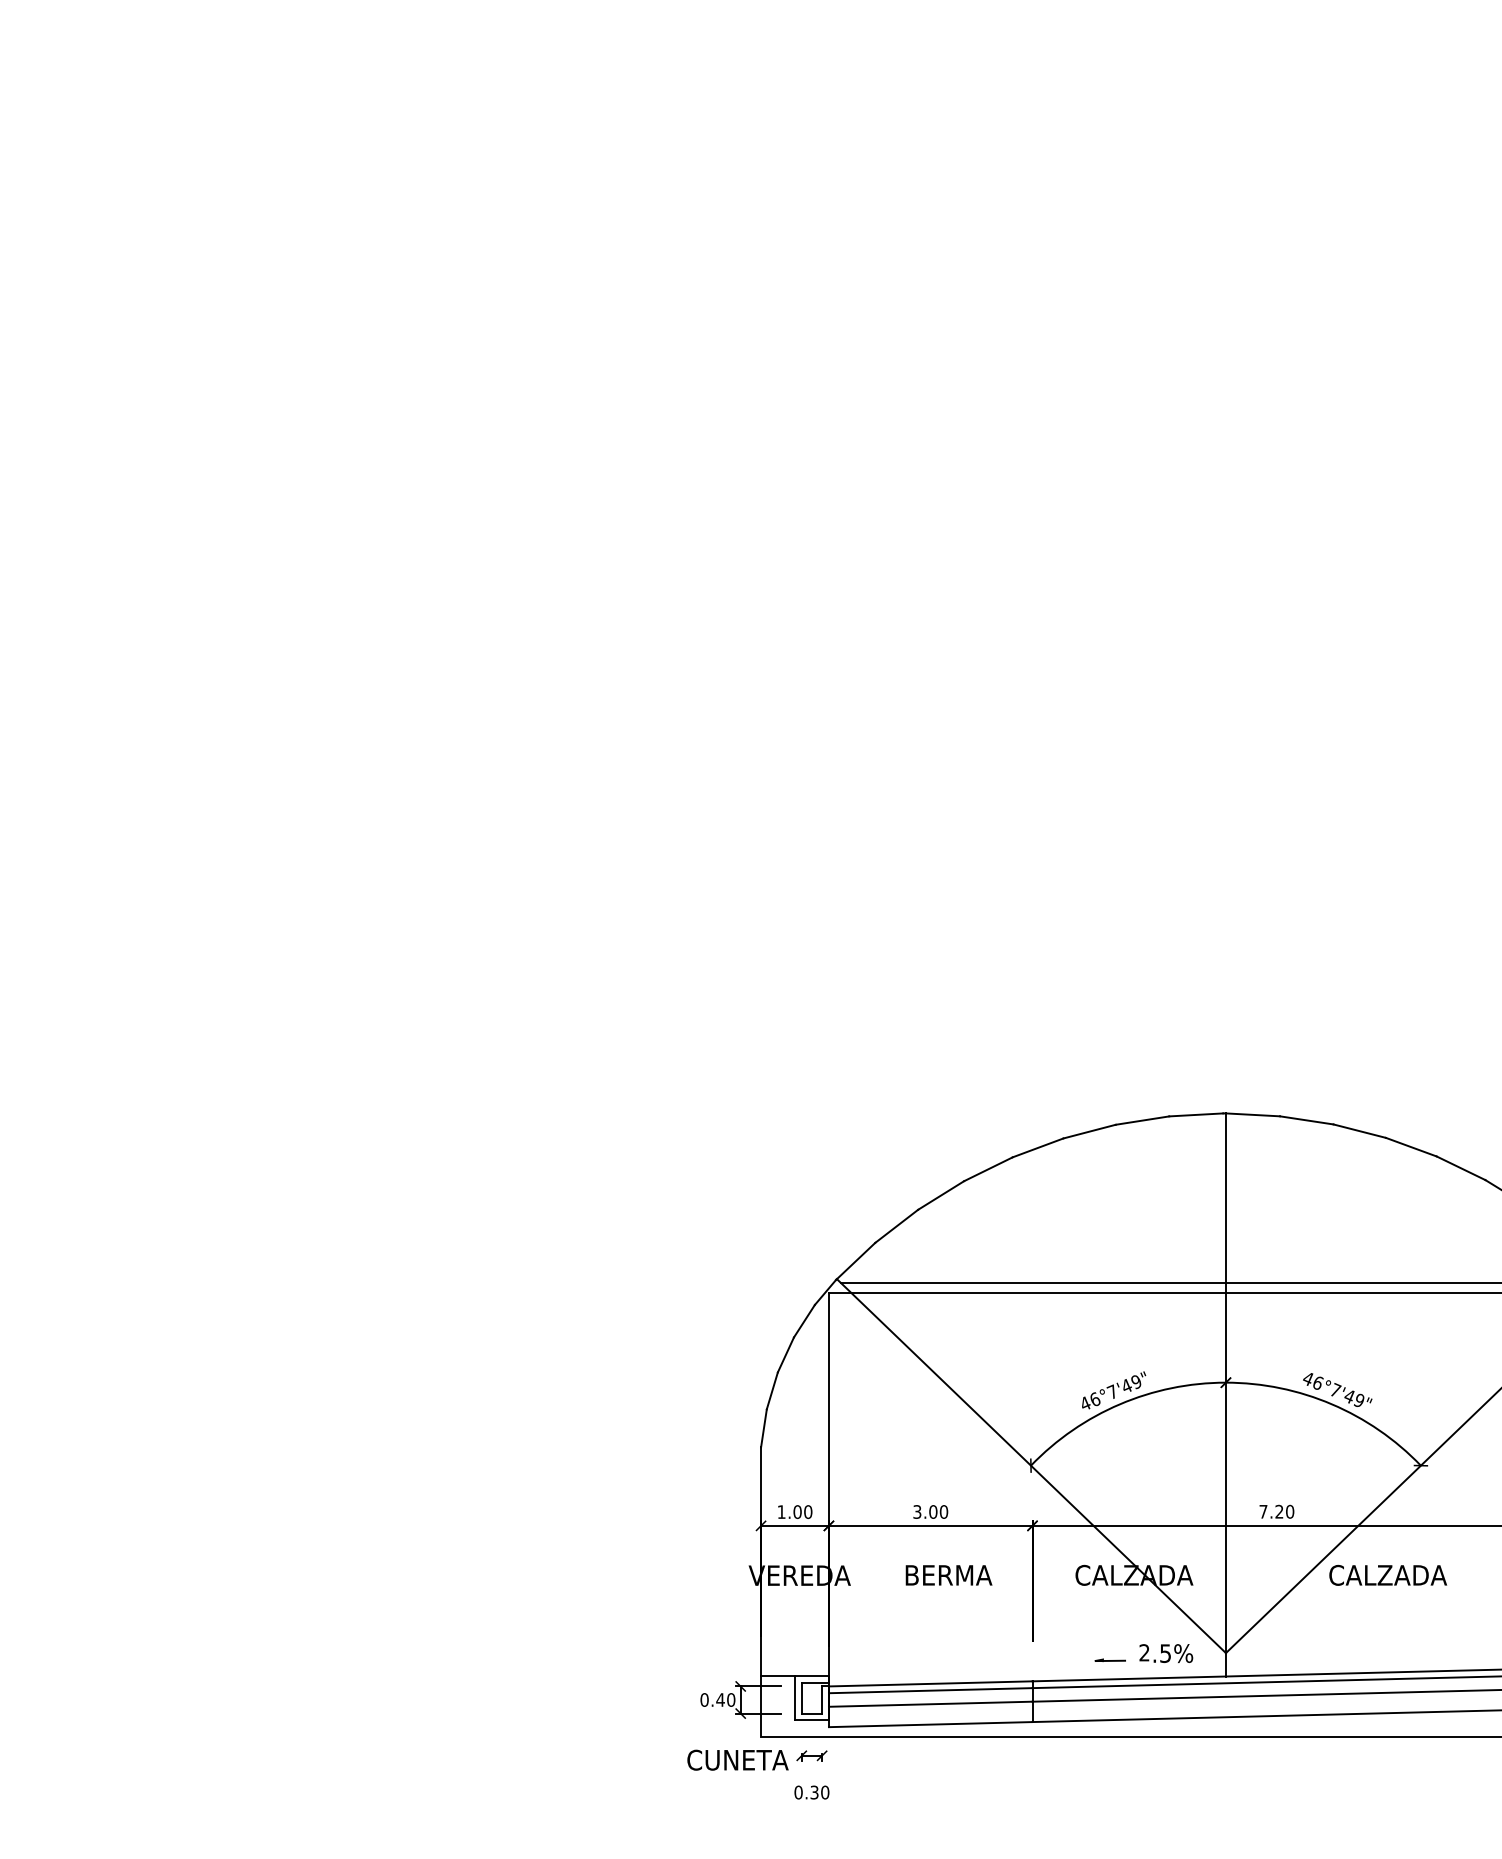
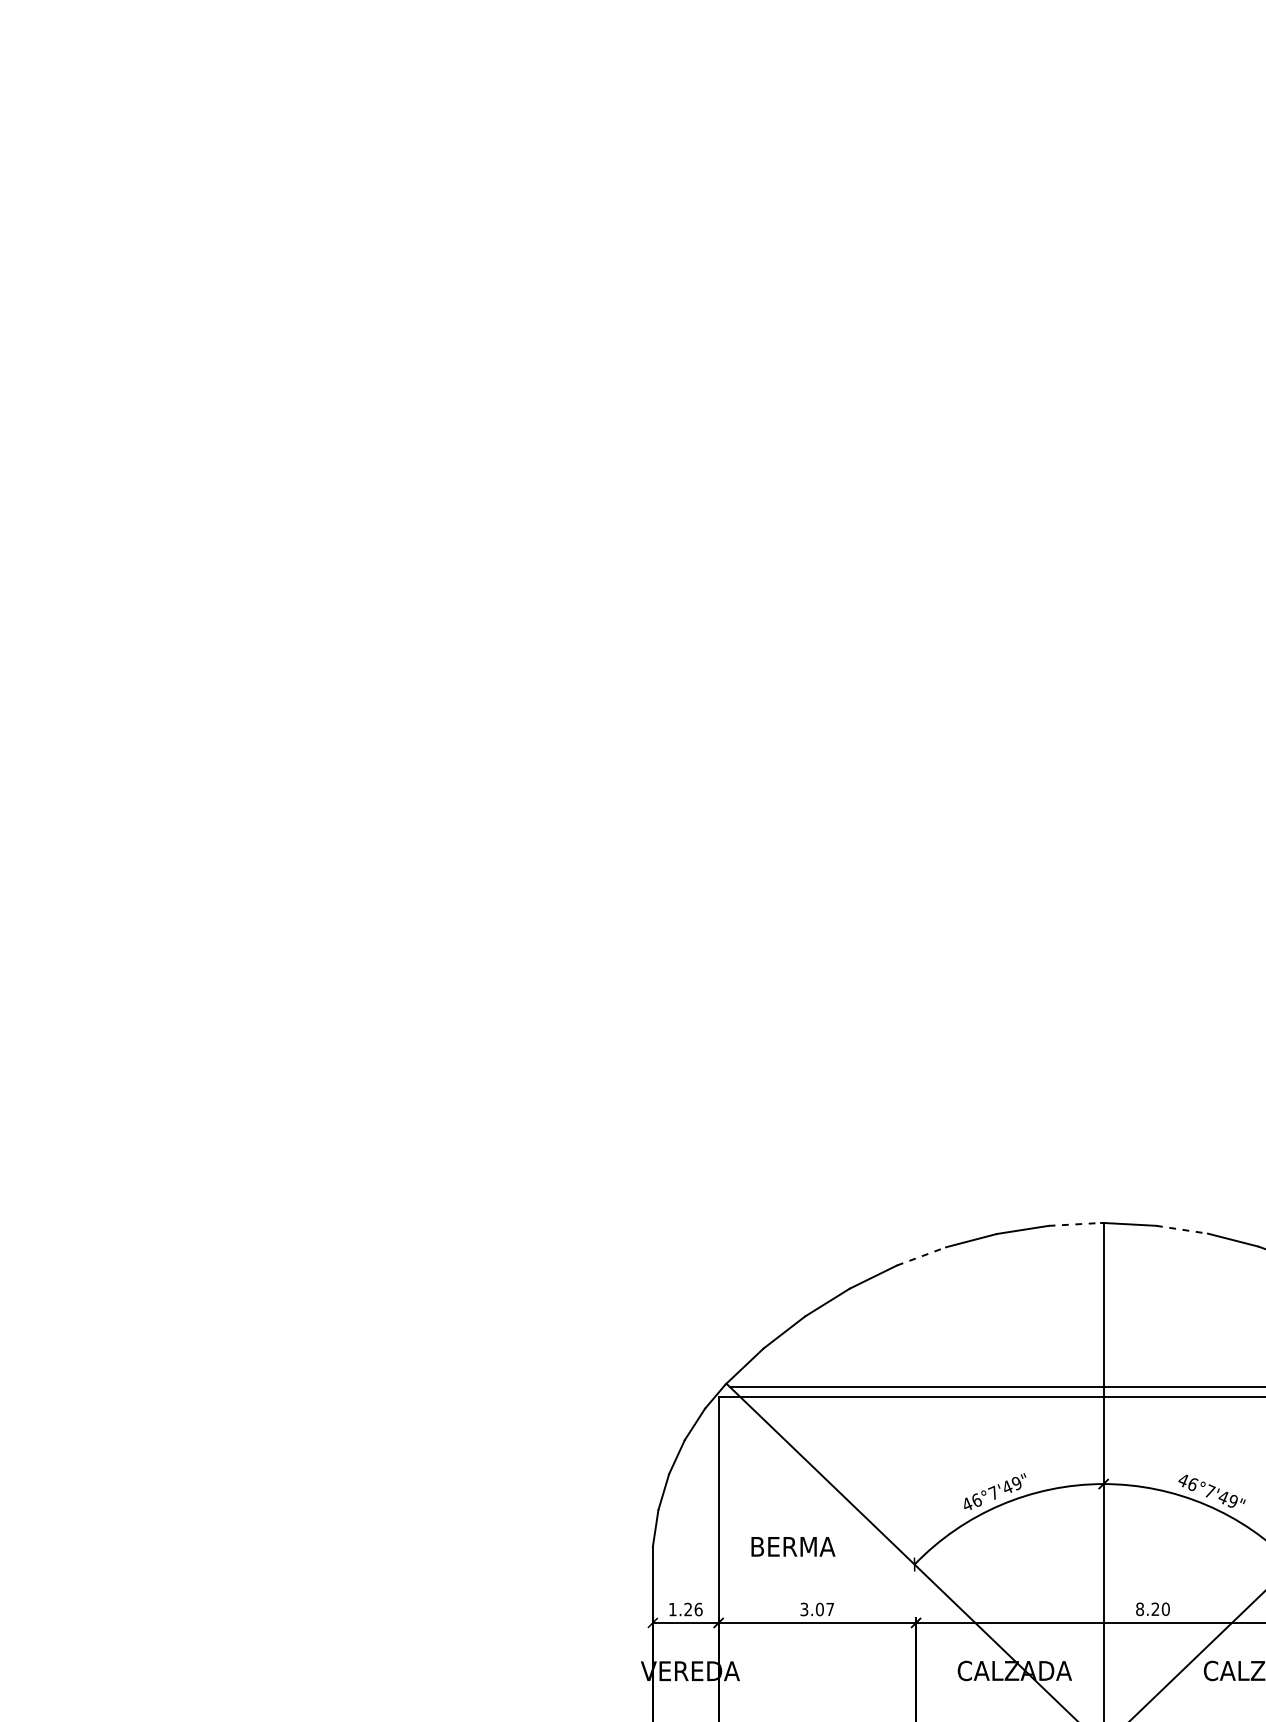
line: (1196, 1114) -> (1075, 1224), solid -> dashed
line: (1307, 1120) -> (1182, 1229), solid -> dashed
line: (1038, 1147) -> (921, 1256), solid -> dashed
text: (943, 1511) -> (829, 1608), 3.00 -> 3.07
text: (1263, 1511) -> (1140, 1608), 7.20 -> 8.20
text: (802, 1512) -> (693, 1609), 1.00 -> 1.26
text: (948, 1575) -> (792, 1546), moved

